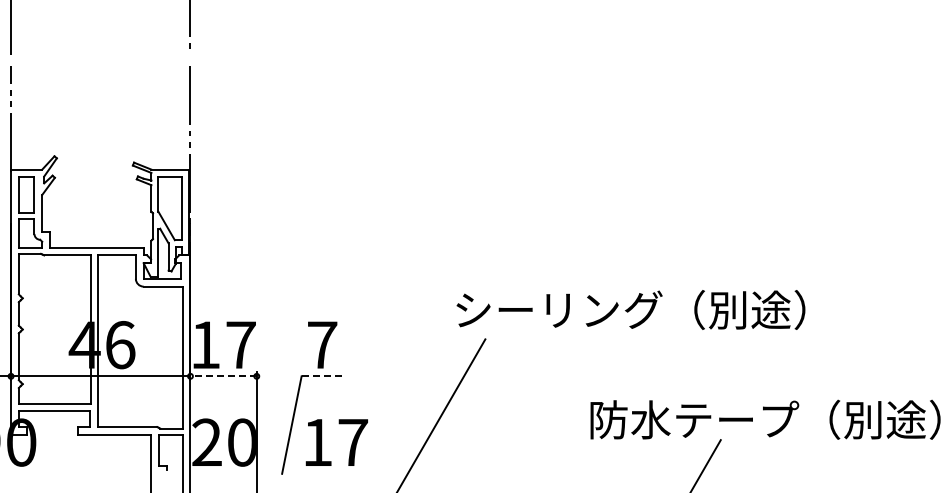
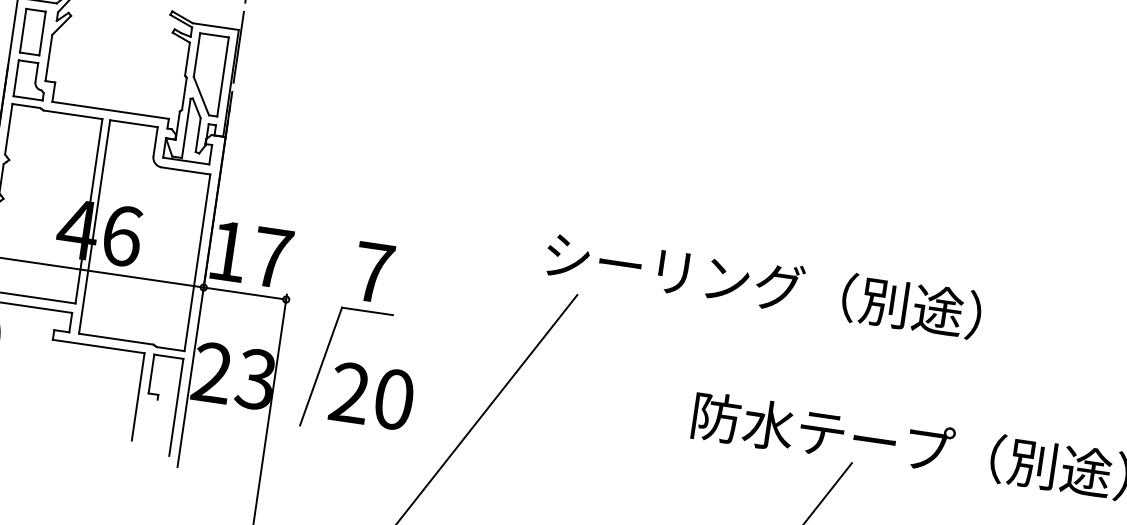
line: (223, 376) -> (244, 293), dashed -> solid
line: (322, 376) -> (367, 311), dashed -> solid
text: (241, 442) -> (255, 379), 20 -> 23
text: (335, 442) -> (372, 396), 17 -> 20

